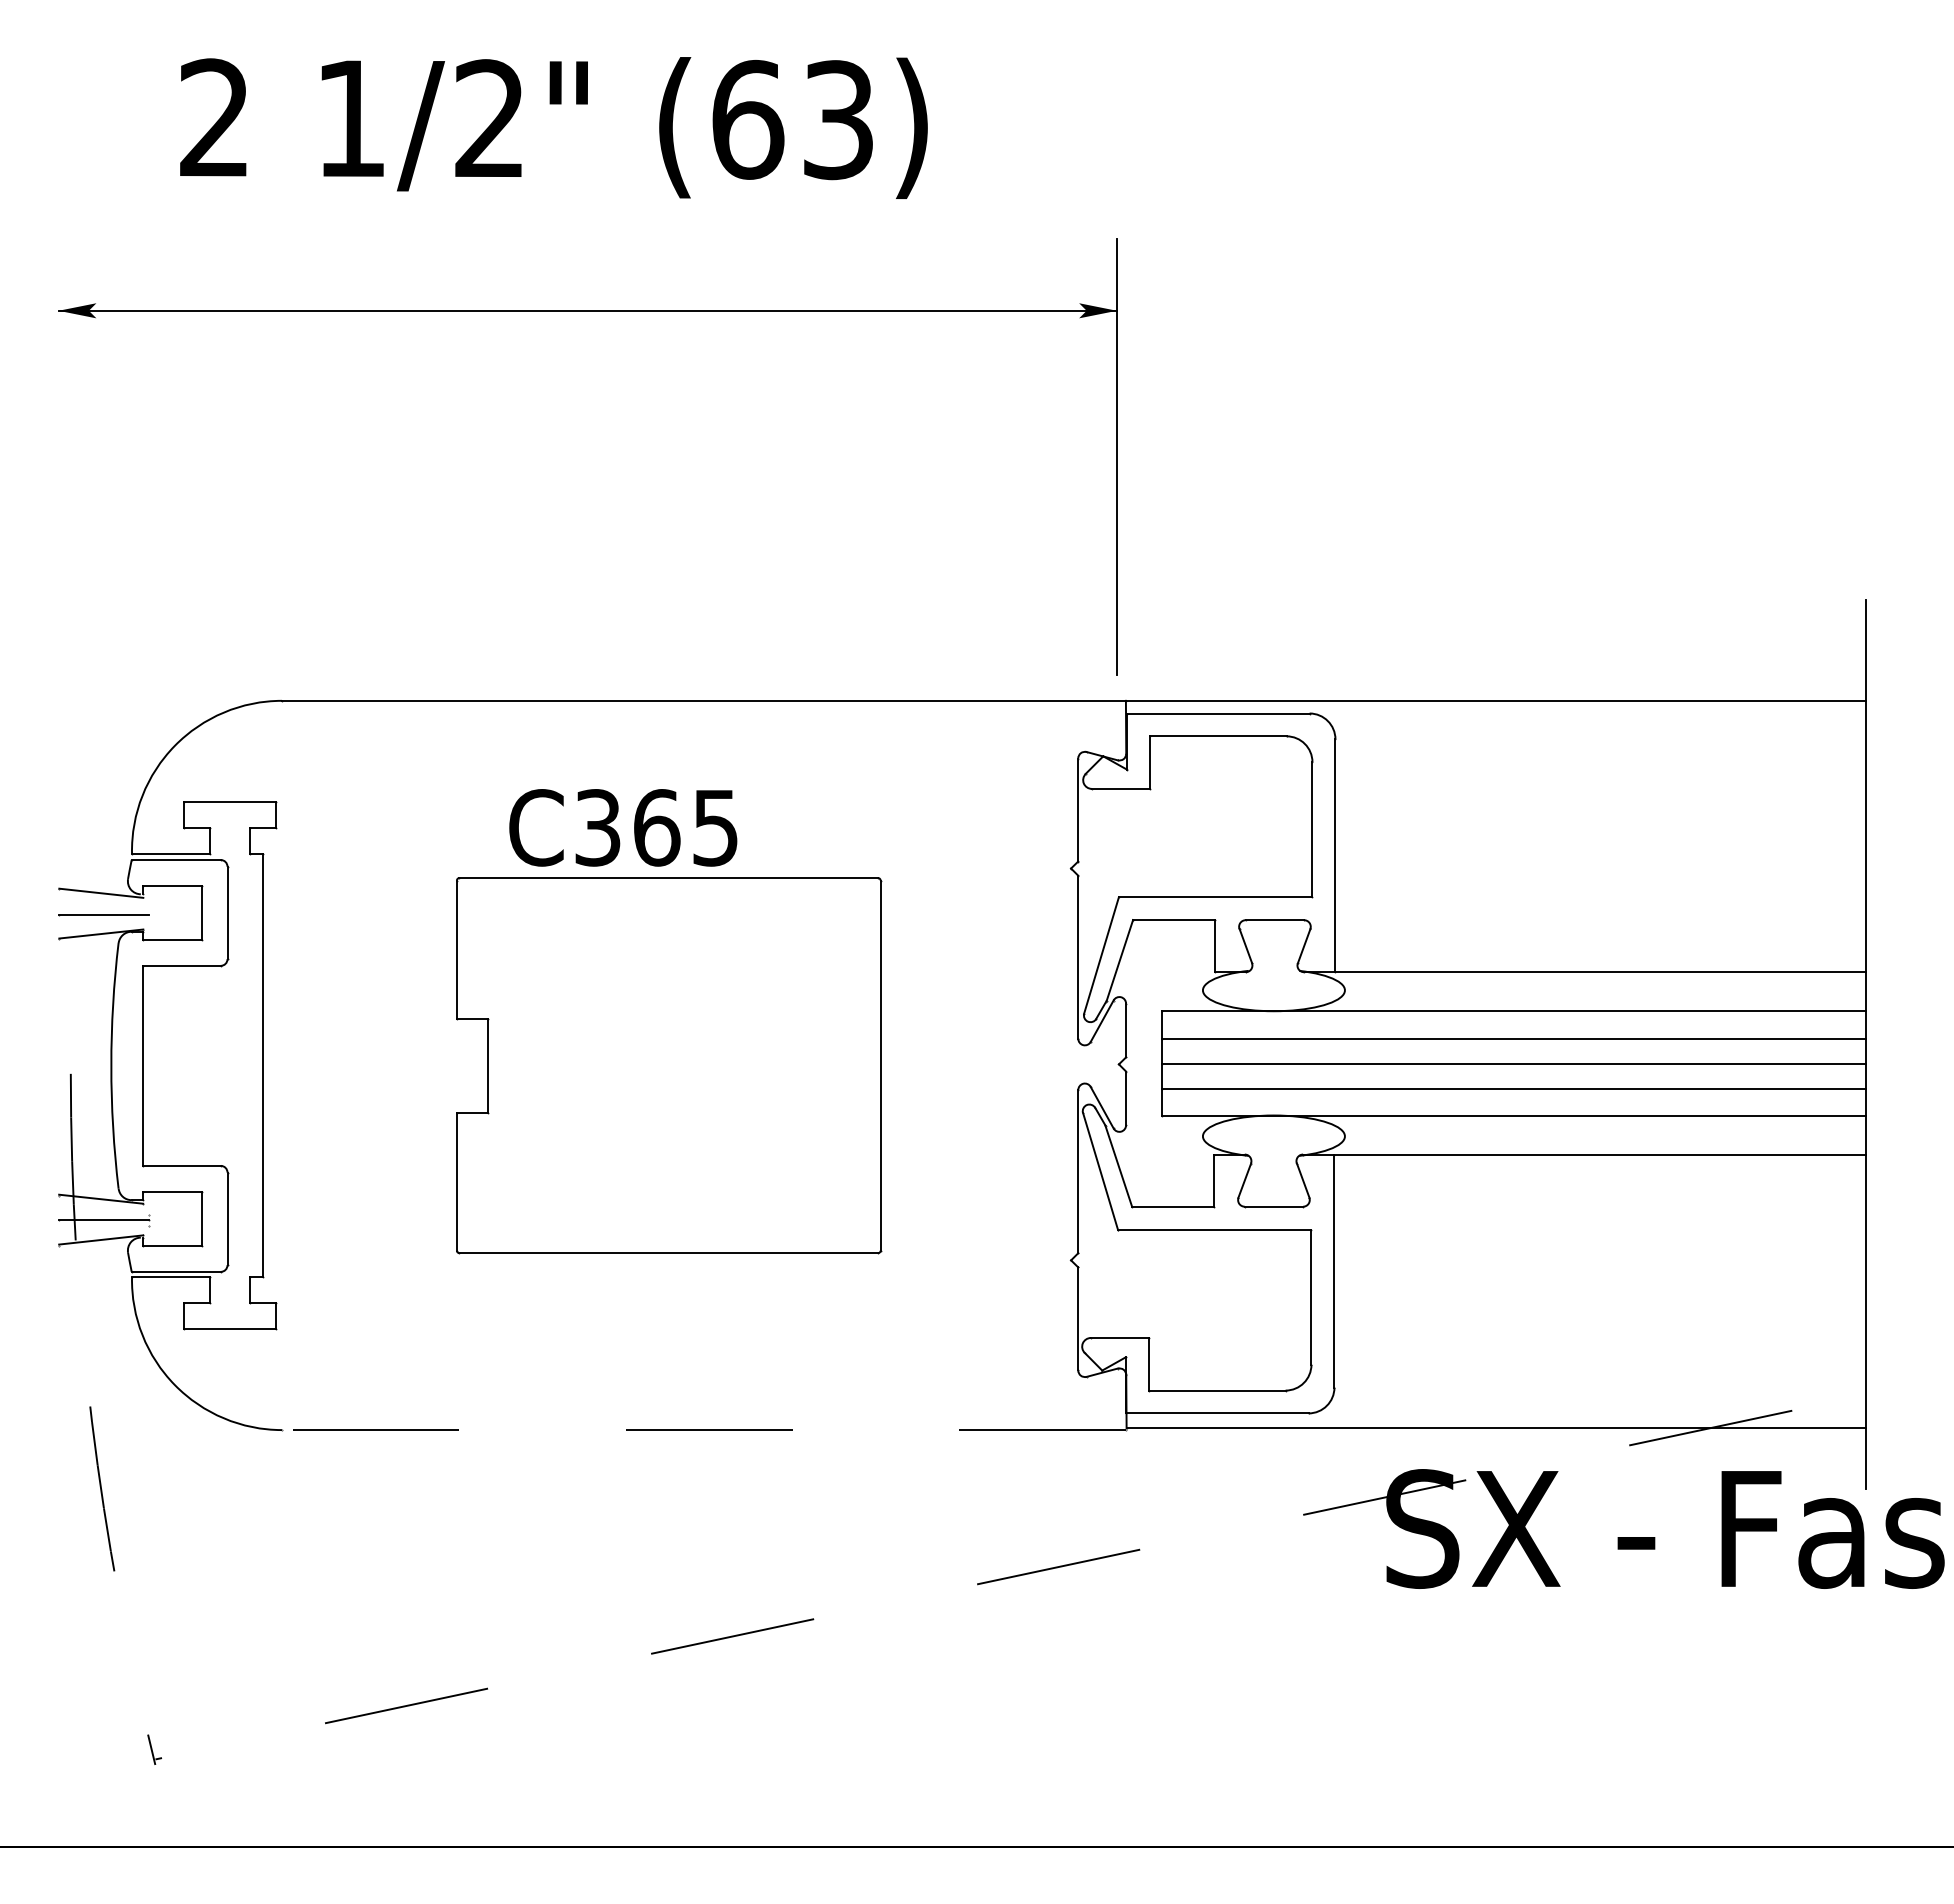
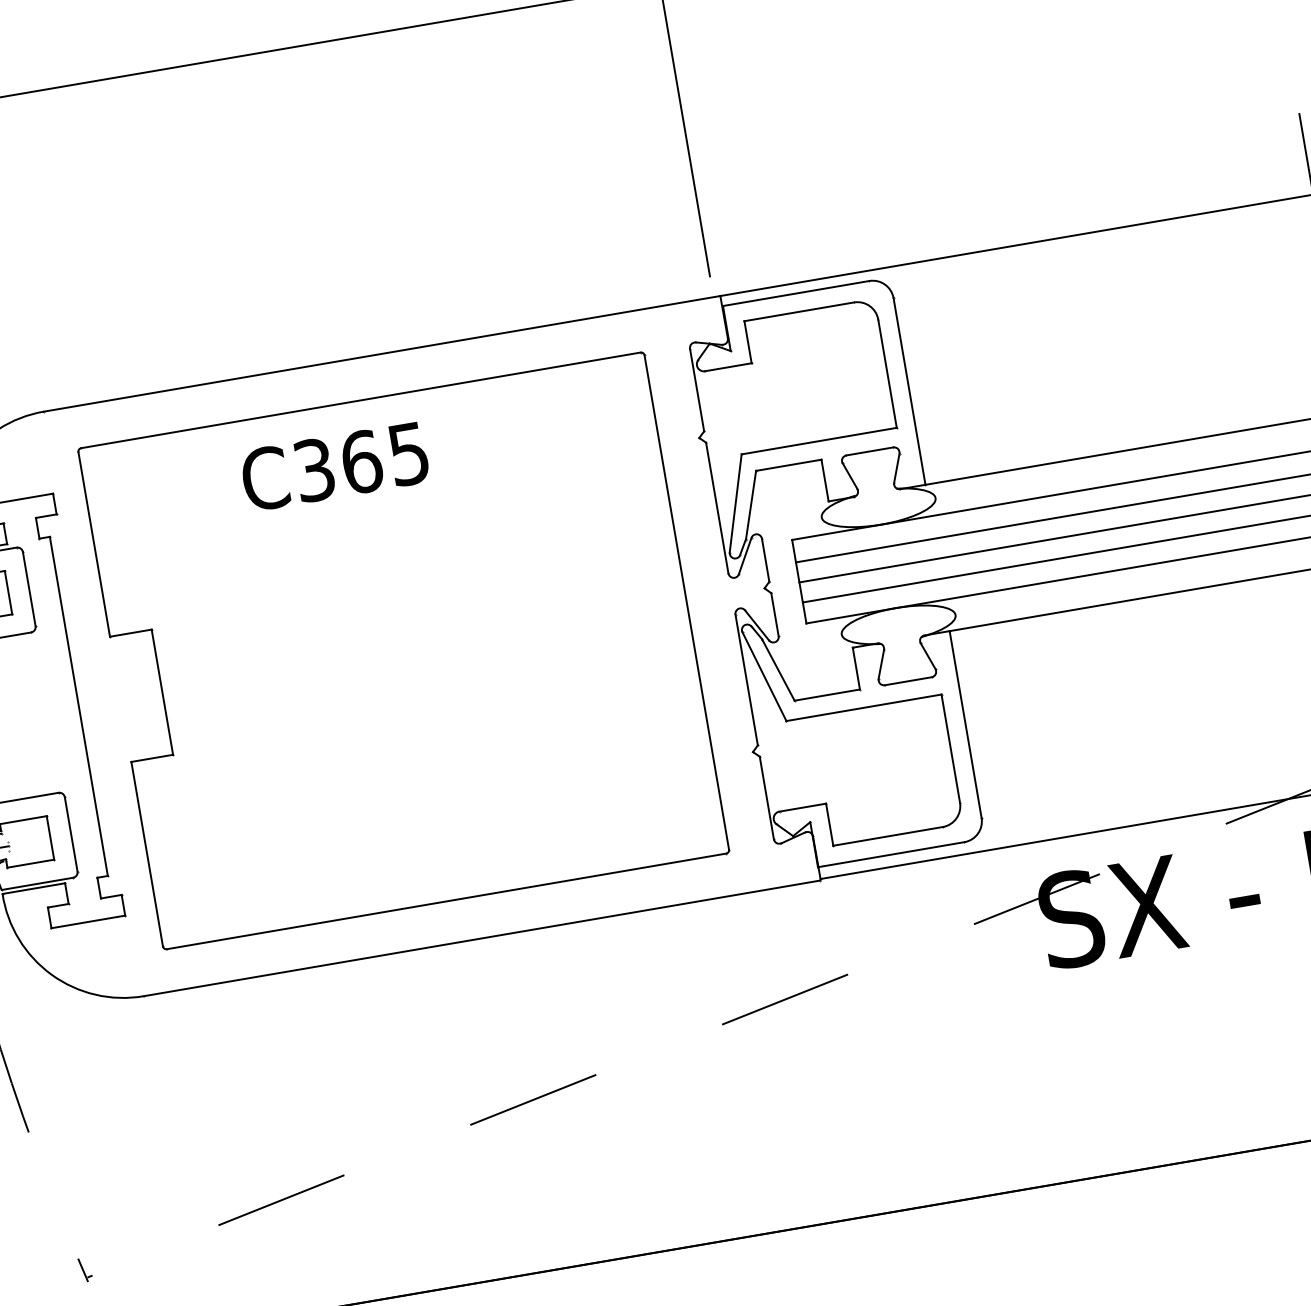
part: (668, 1065) -> (403, 651), size x1.67
line: (703, 1430) -> (481, 938), dashed -> solid

